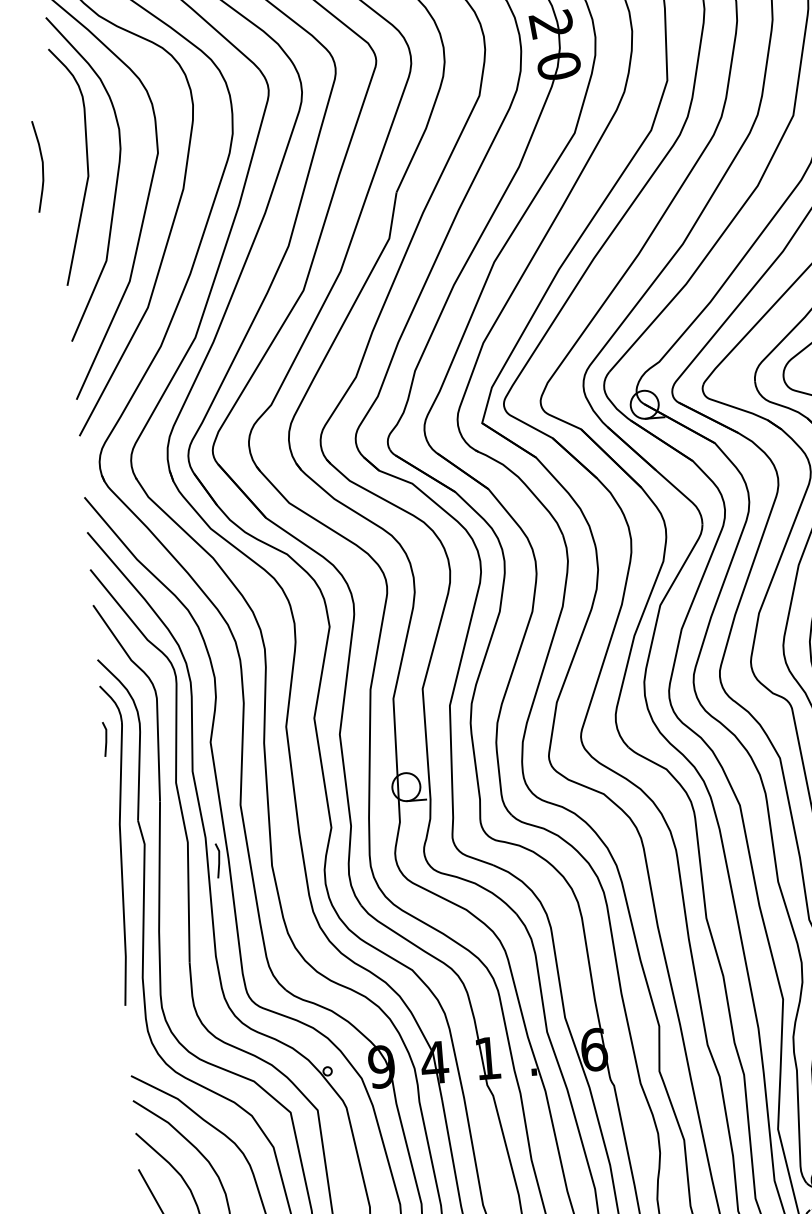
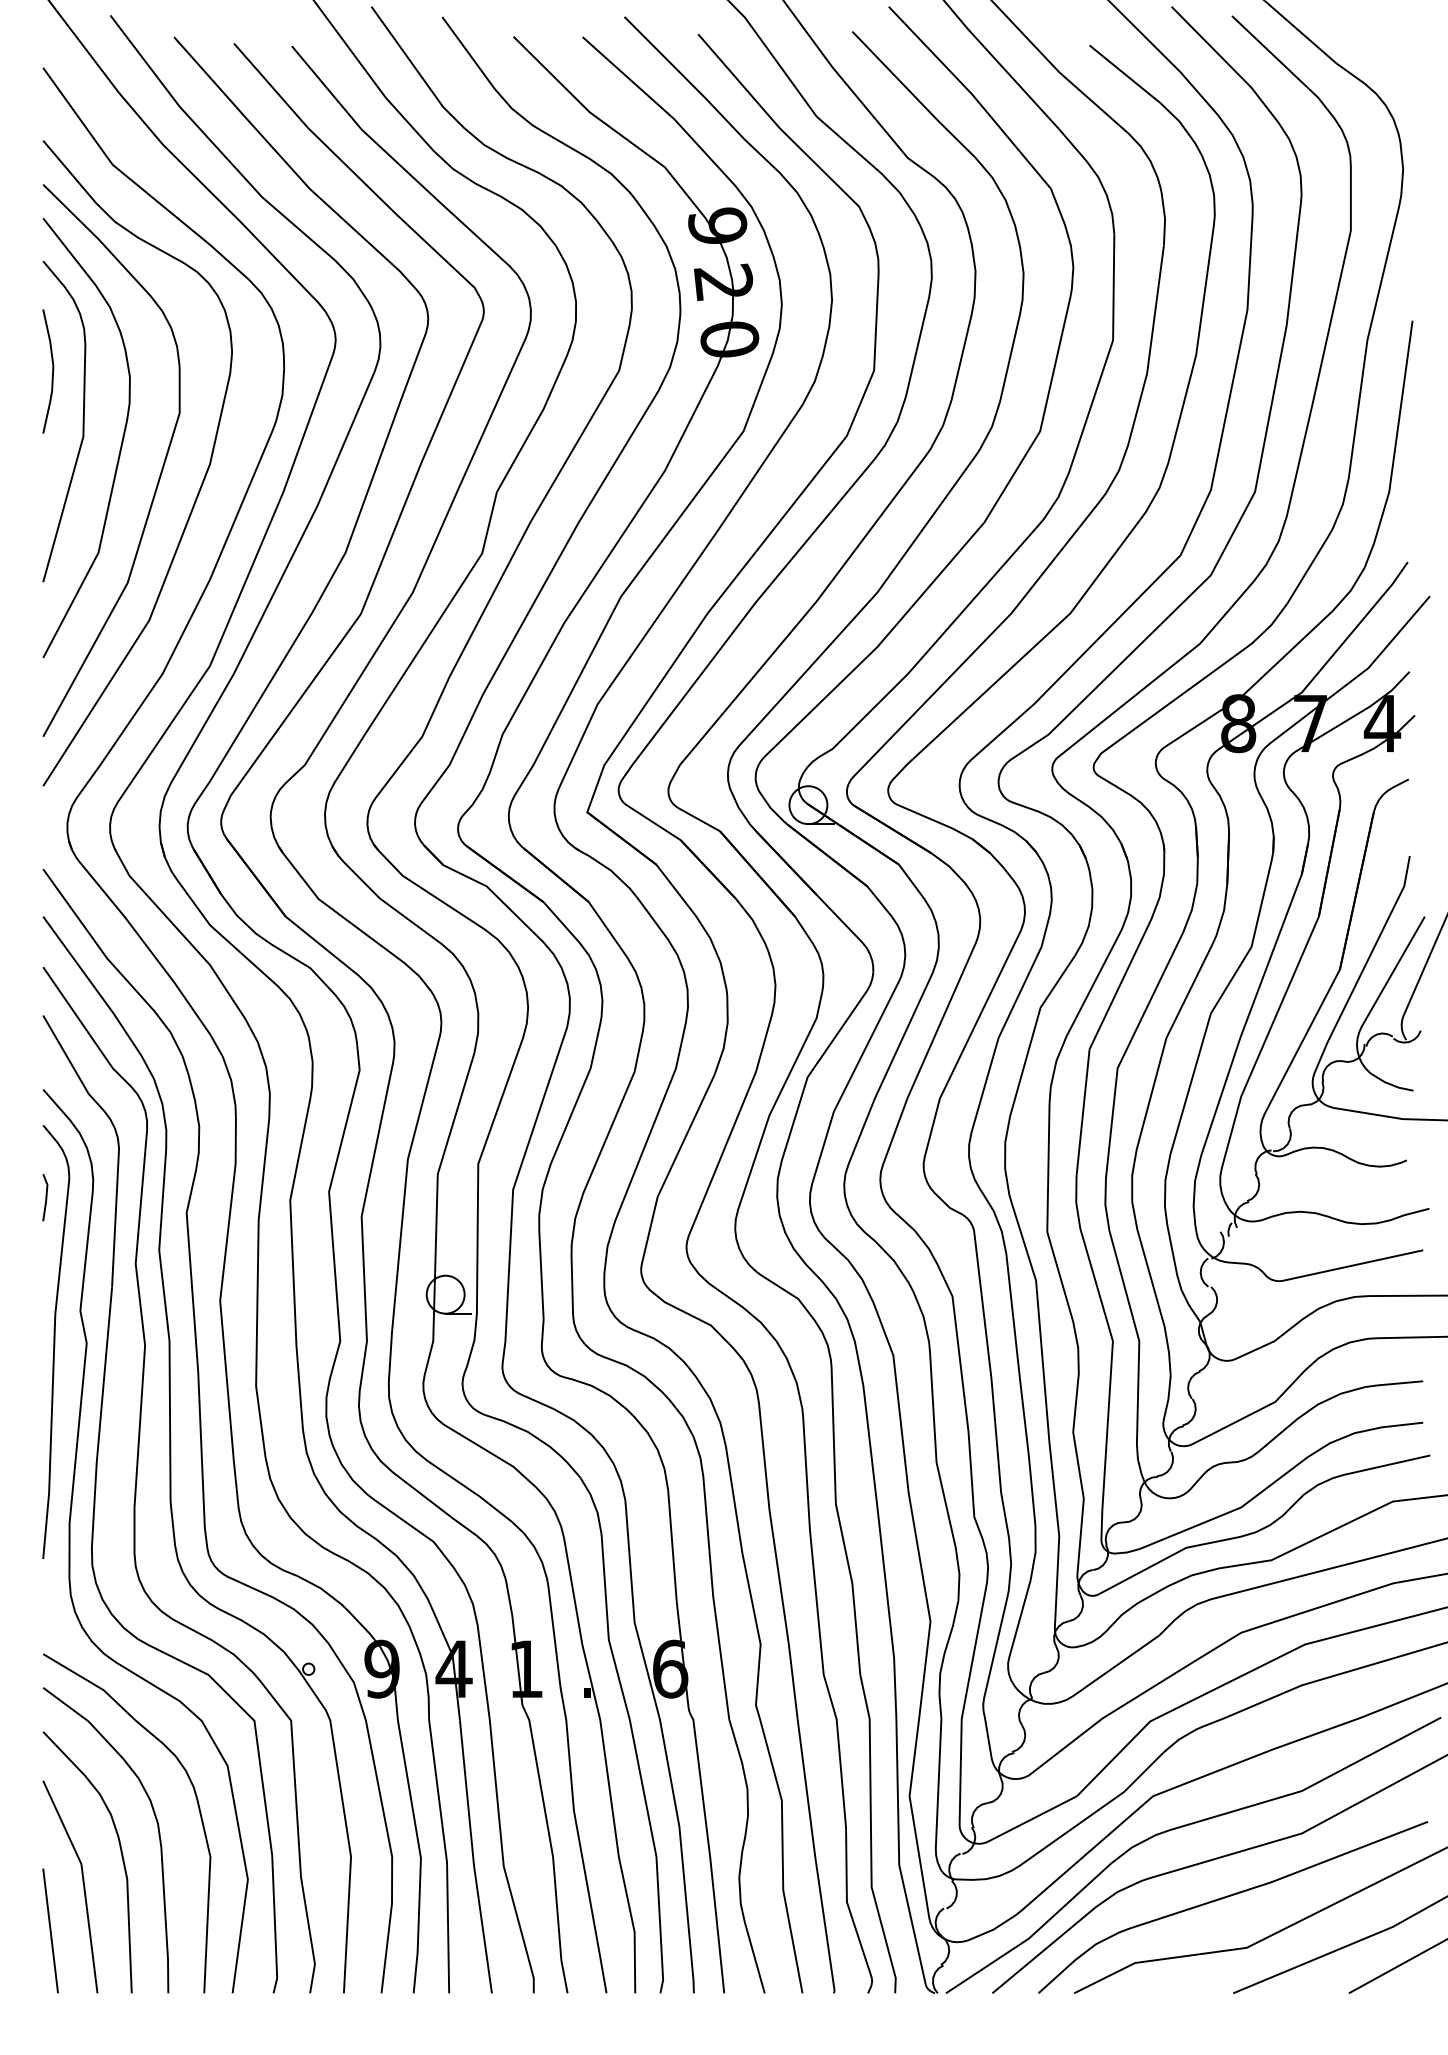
curve: (42, 166) -> (52, 371), moved
line: (218, 860) -> (184, 1373), removed

